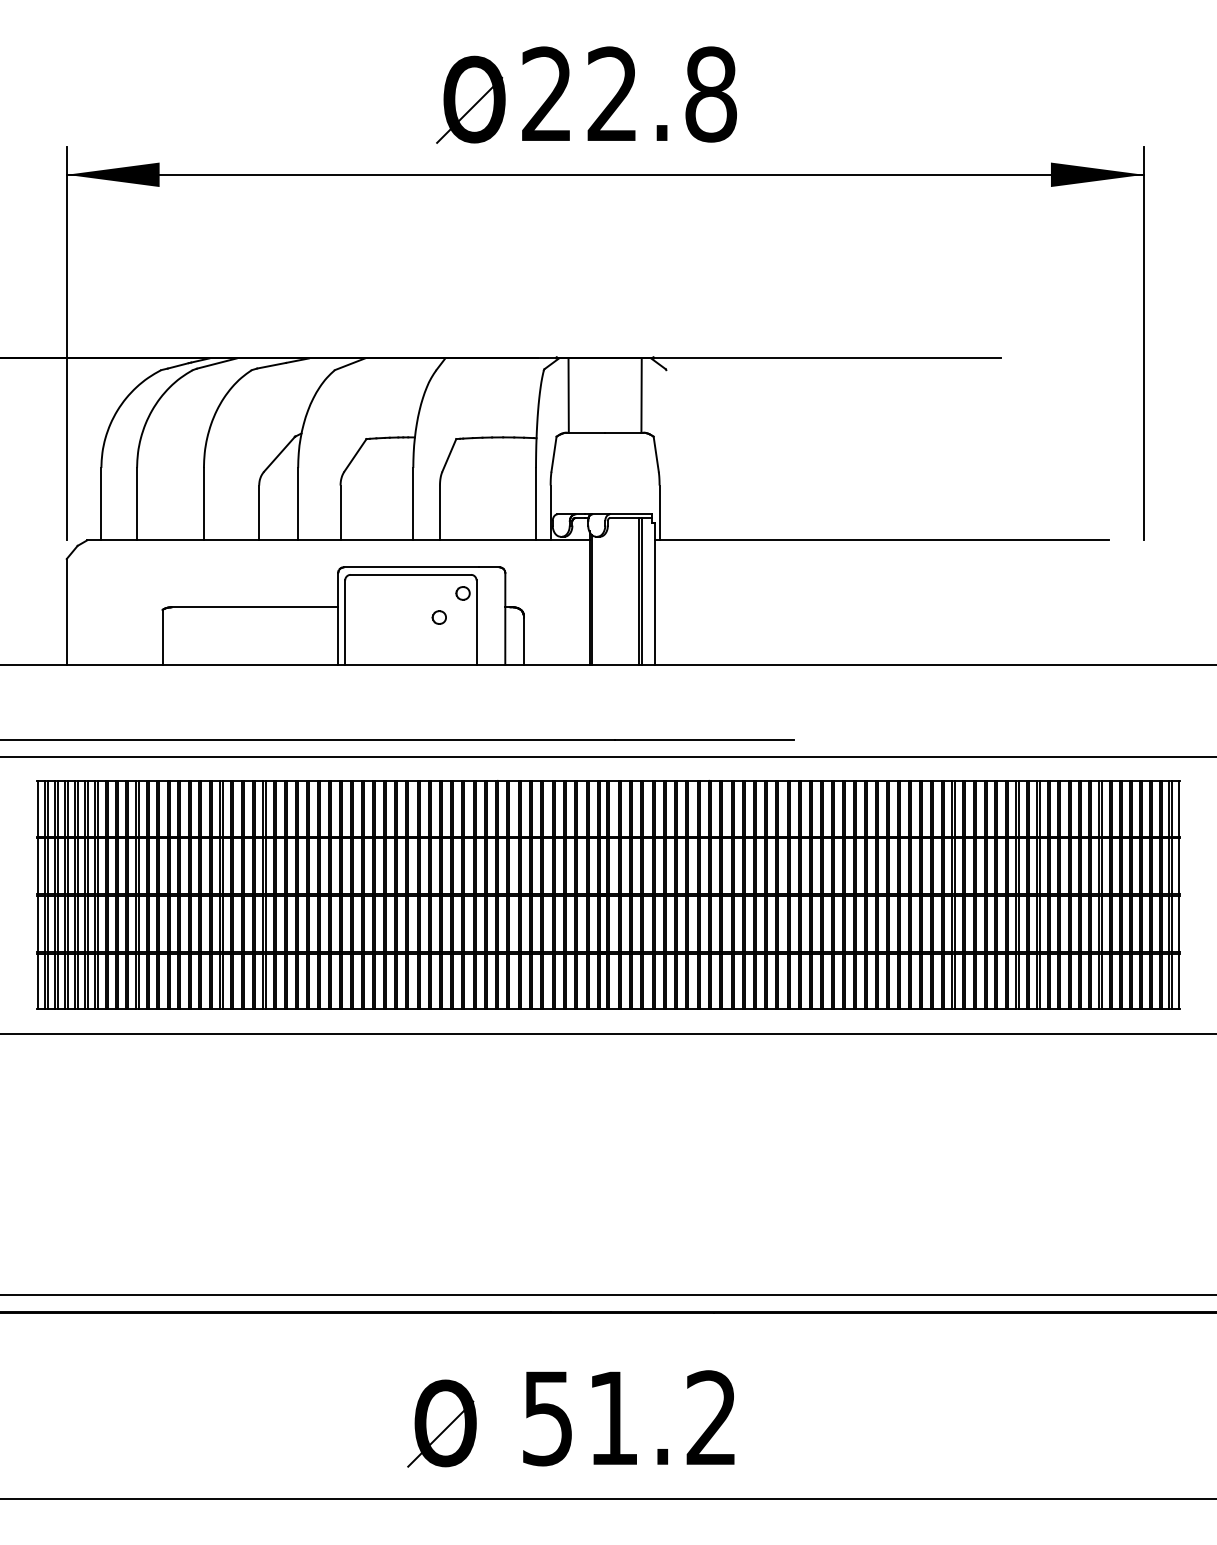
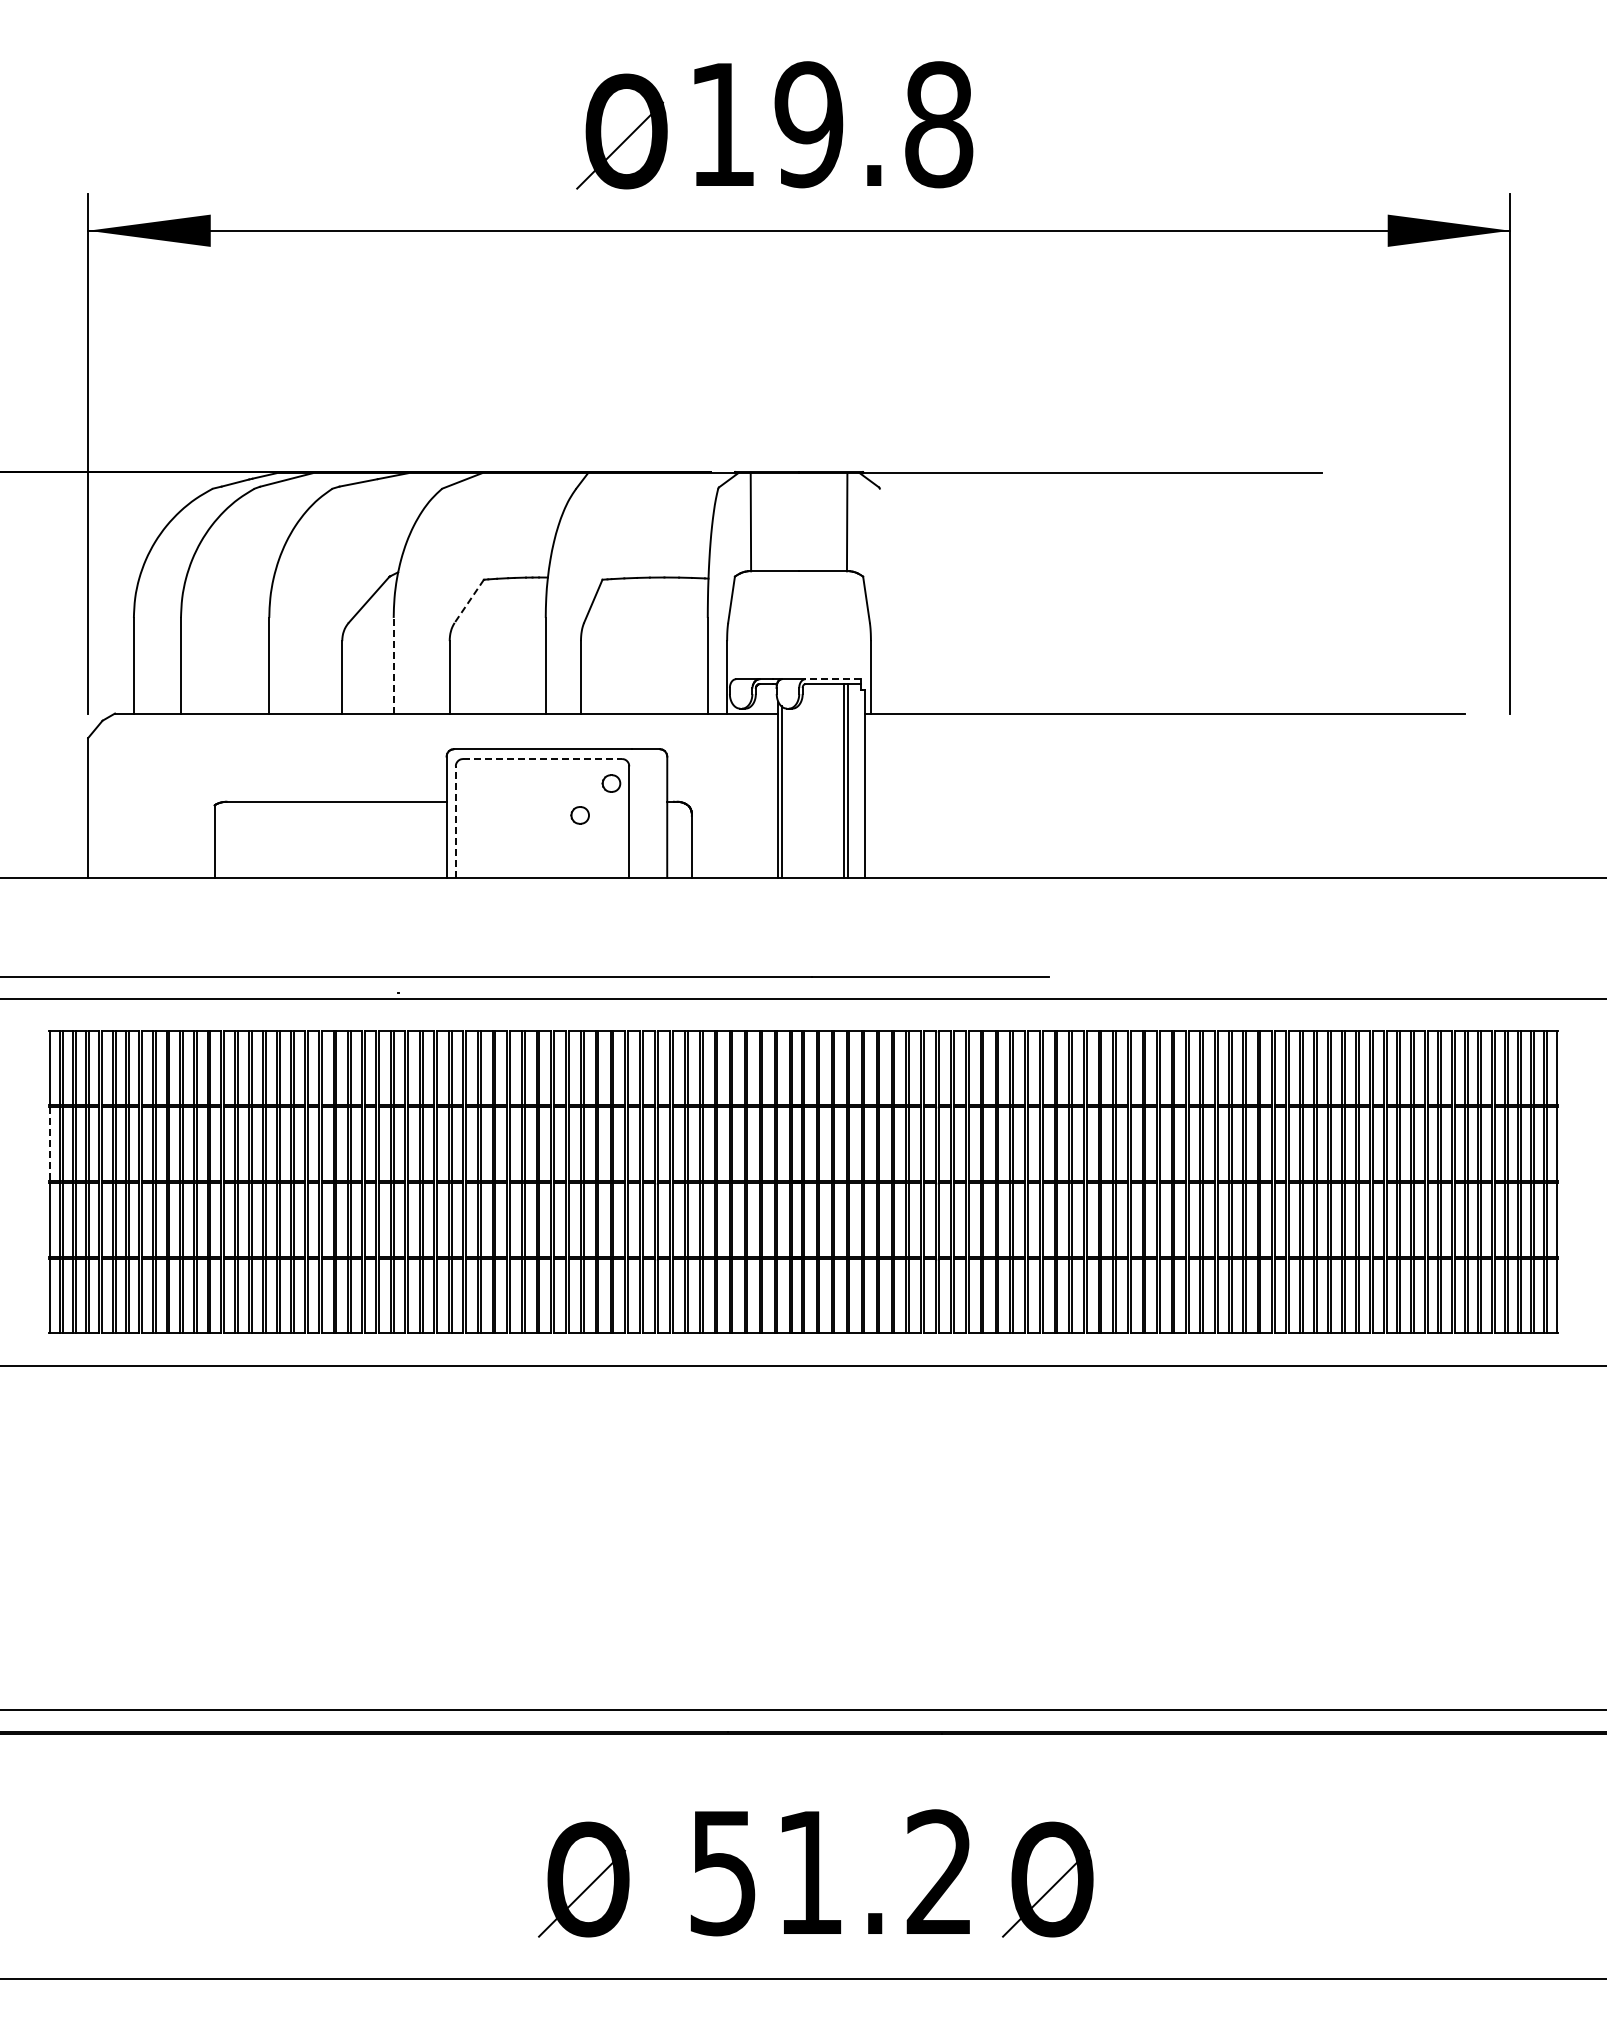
text: (580, 94) -> (766, 124), 22.8 -> 19.8
line: (355, 455) -> (469, 601), solid -> dashed
line: (298, 504) -> (393, 665), solid -> dashed
line: (631, 514) -> (833, 679), solid -> dashed
line: (410, 575) -> (542, 759), solid -> dashed
line: (344, 622) -> (455, 822), solid -> dashed
line: (37, 866) -> (49, 1143), solid -> dashed
part: (793, 1423) -> (1047, 1879), added

